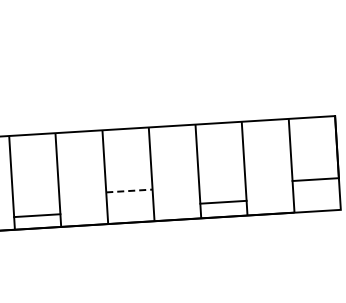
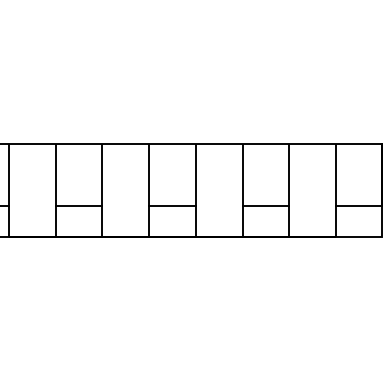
line: (130, 190) -> (173, 205), dashed -> solid
line: (223, 202) -> (265, 205), moved
line: (36, 215) -> (78, 205), moved

